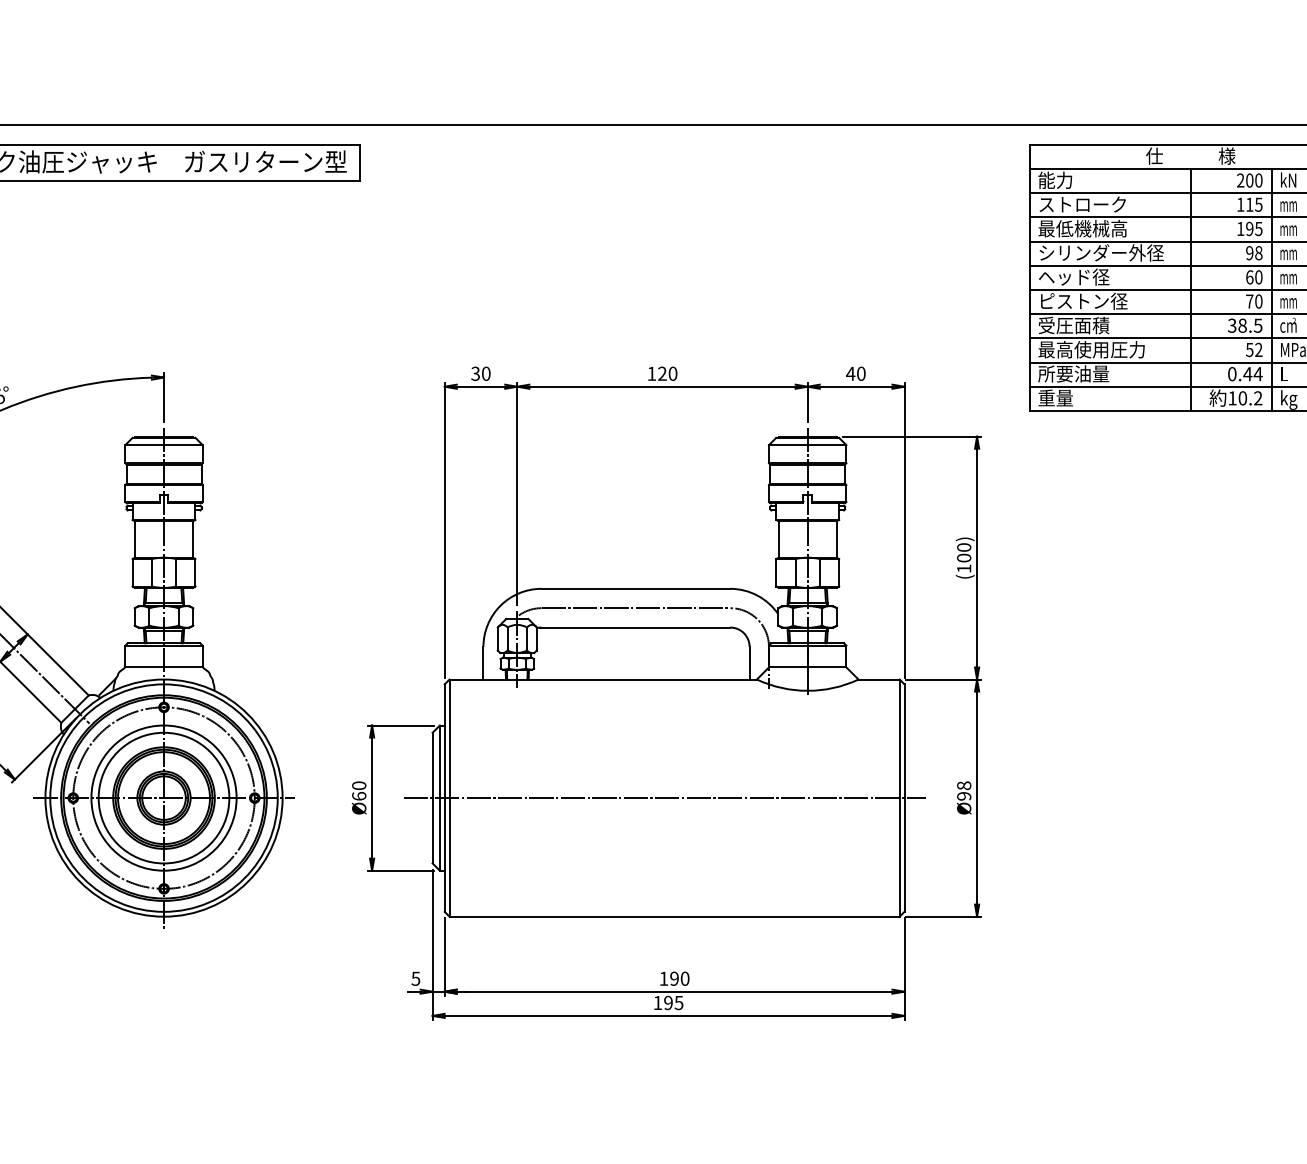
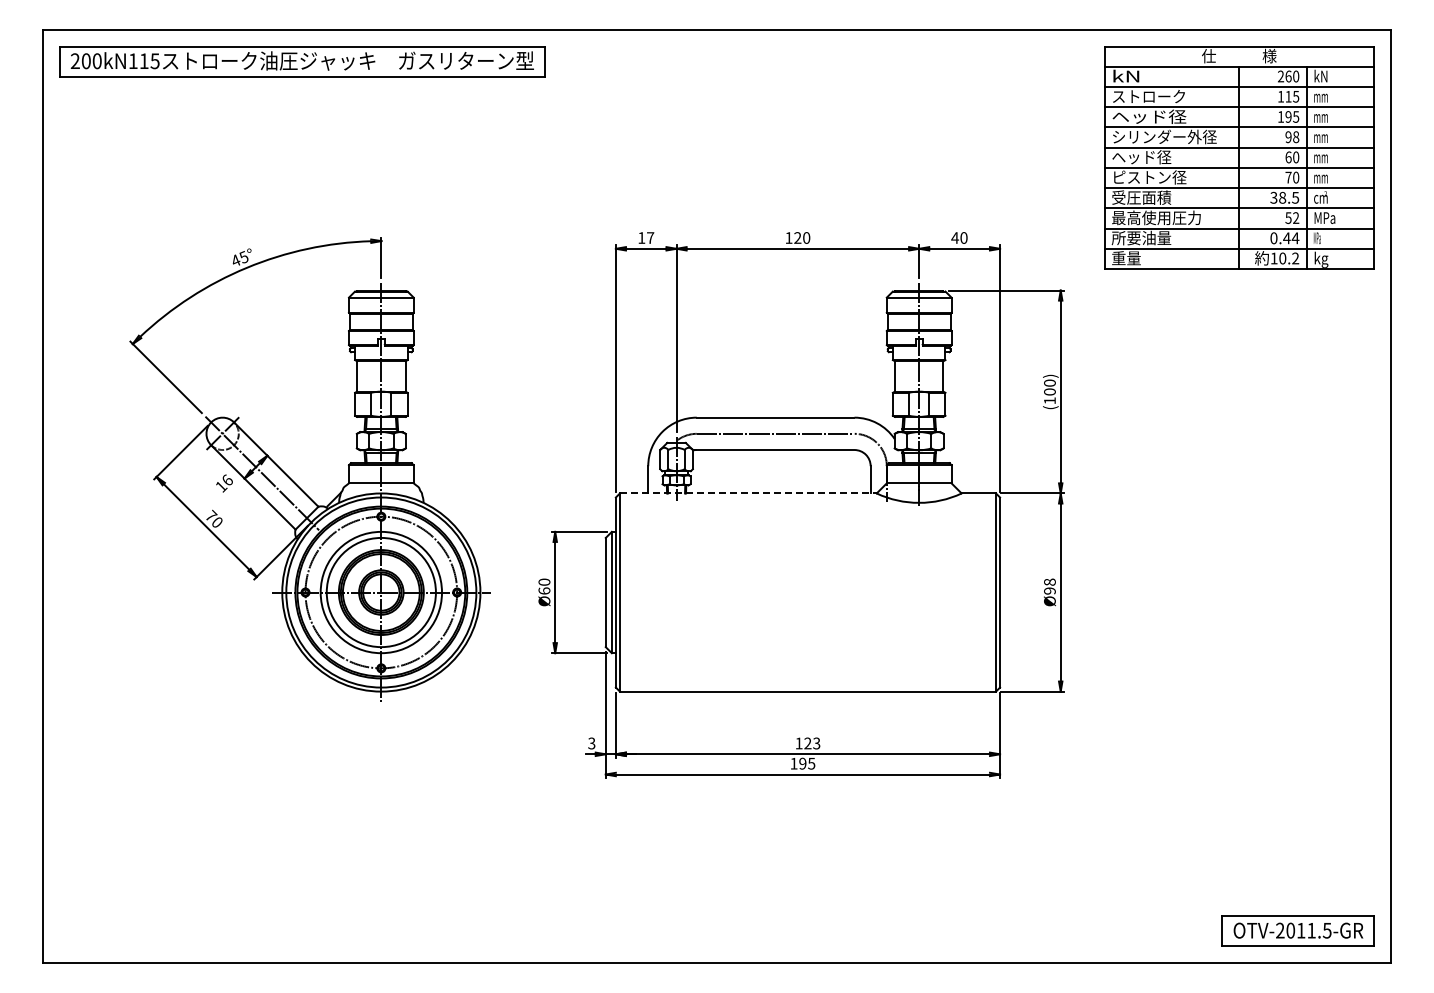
text: (1055, 180) -> (1126, 76), 能力 -> kN
text: (1249, 180) -> (1288, 76), 200 -> 260
text: (1083, 228) -> (1149, 116), 最低機械高 -> ヘッド径
text: (481, 373) -> (646, 237), 30 -> 17
text: (1283, 374) -> (1316, 238), L -> MPa
line: (603, 679) -> (748, 493), solid -> dashed
line: (664, 798) -> (799, 592), removed
text: (415, 977) -> (591, 742), 5 -> 3
text: (680, 978) -> (812, 743), 190 -> 123

